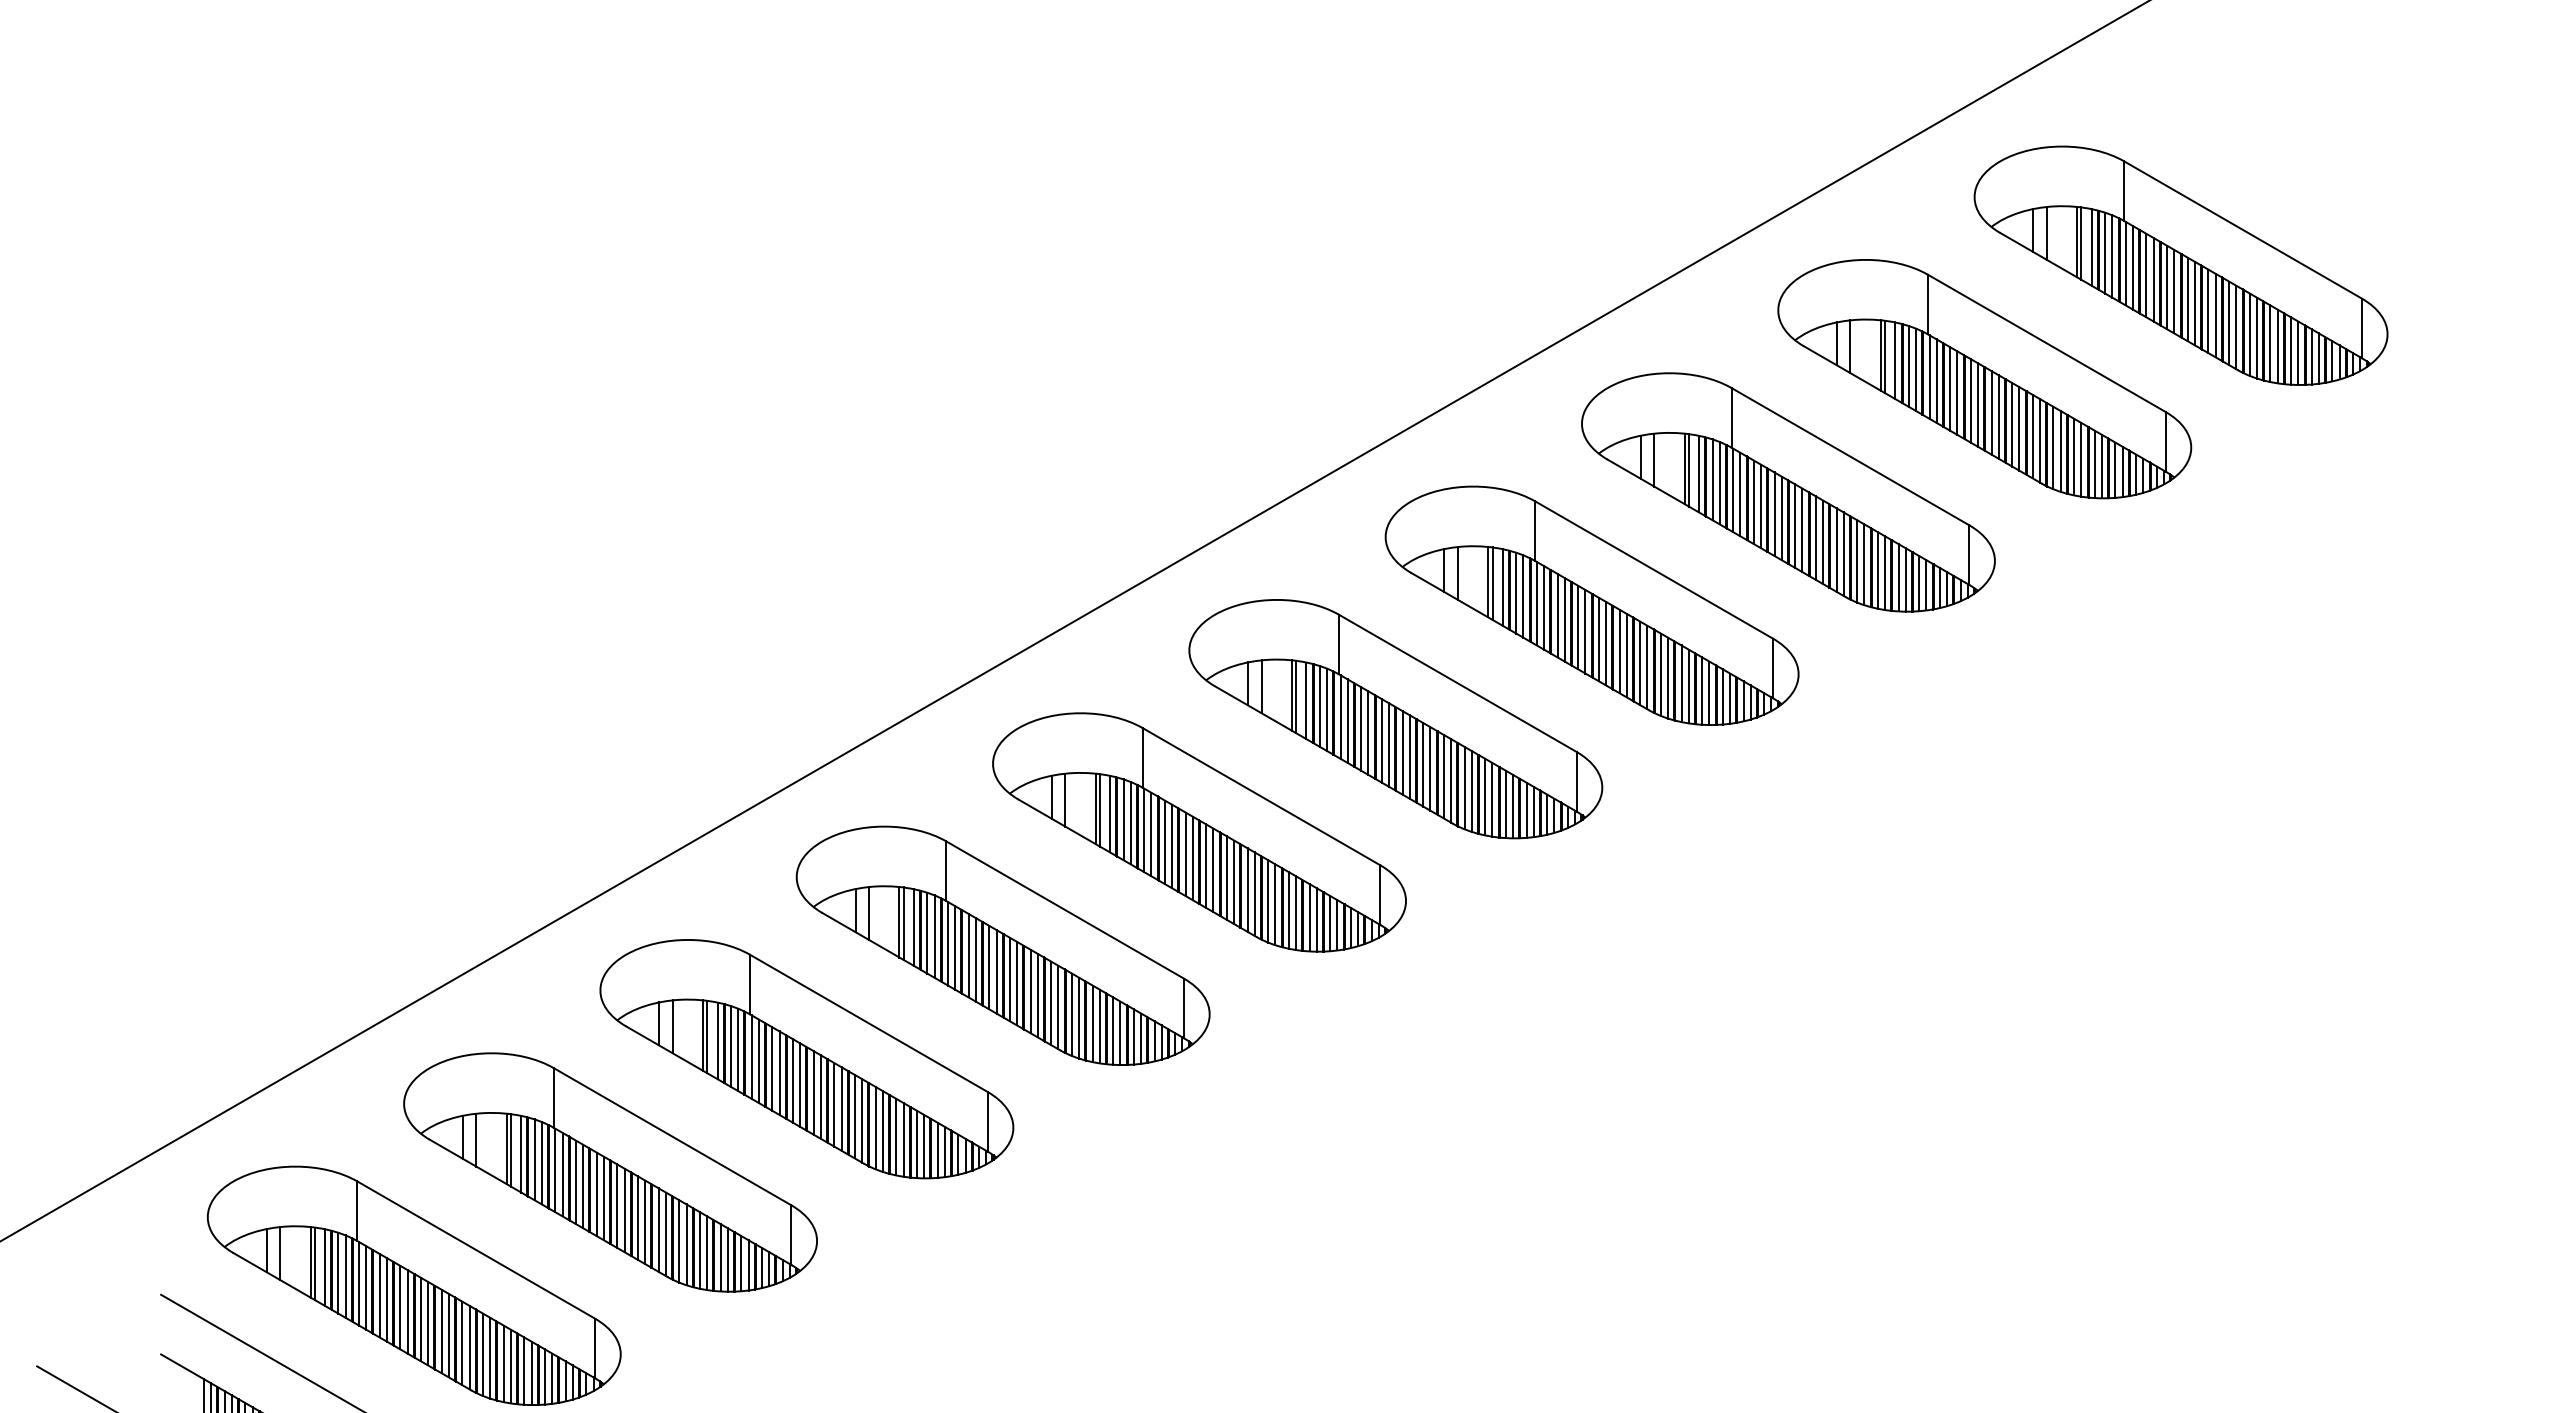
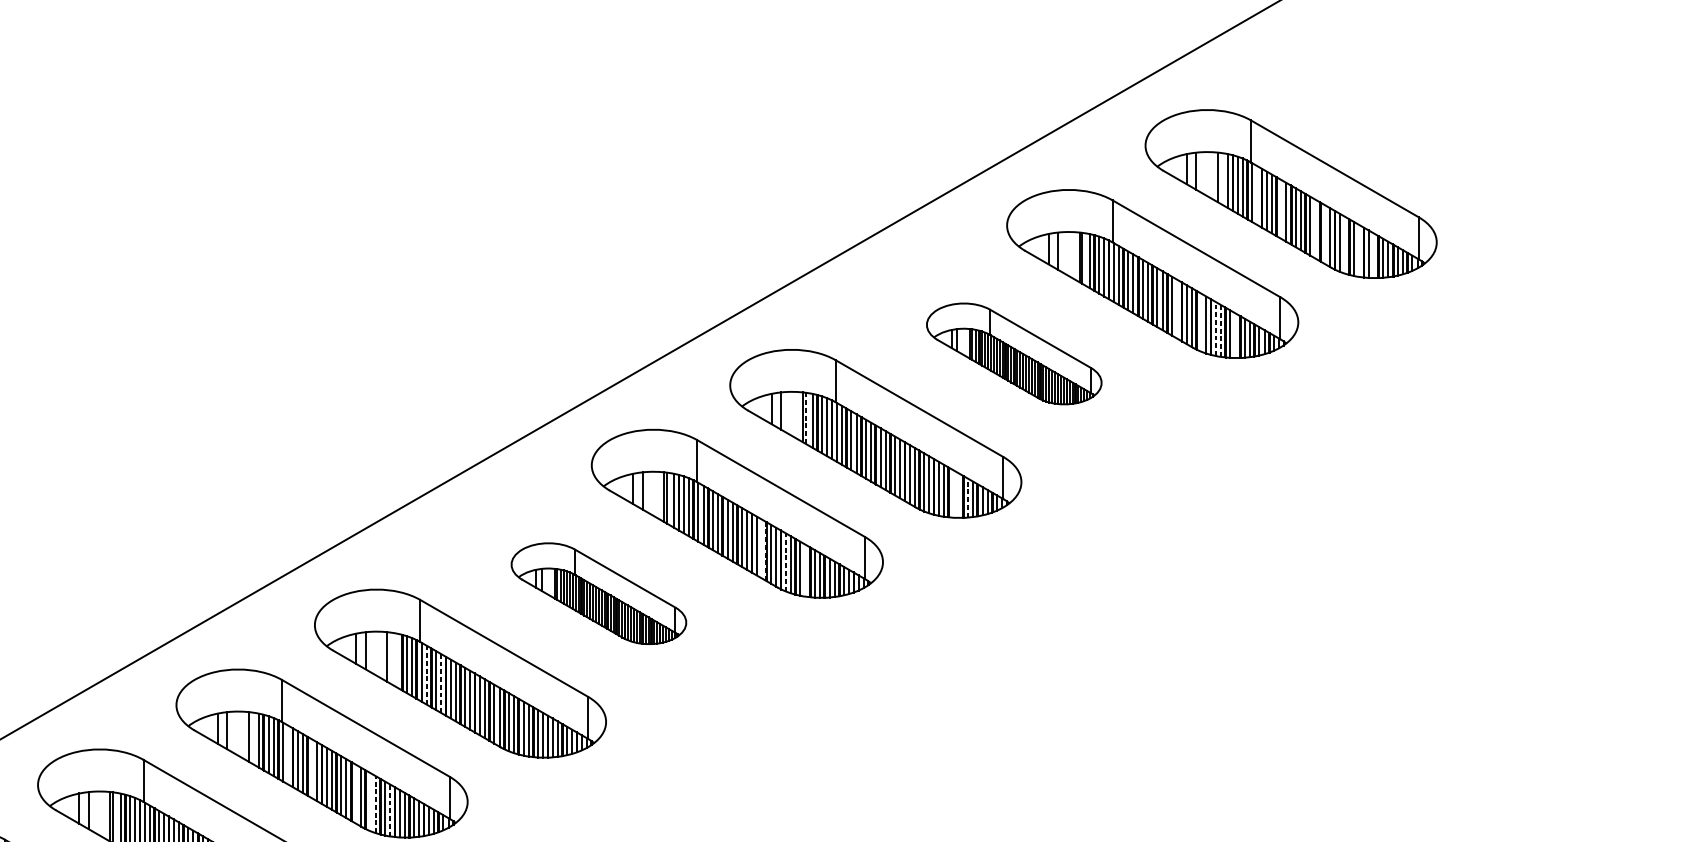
line: (2081, 243) -> (1220, 178), removed
line: (2133, 267) -> (1257, 195), removed
line: (2167, 287) -> (1281, 209), removed
line: (2215, 315) -> (1315, 229), removed
line: (2229, 323) -> (1325, 234), removed
line: (2257, 337) -> (1345, 244), removed
line: (2277, 346) -> (1359, 251), removed
line: (2298, 353) -> (1373, 255), removed
line: (2019, 428) -> (1177, 308), removed
line: (2053, 447) -> (1201, 322), removed
line: (2074, 456) -> (1215, 328), solid -> dashed
line: (2081, 459) -> (1220, 330), solid -> dashed
line: (2102, 466) -> (1235, 335), removed
part: (1788, 492) -> (1014, 353), size x0.6
line: (1492, 583) -> (805, 418), solid -> dashed
line: (1702, 690) -> (953, 493), removed
line: (1709, 693) -> (958, 495), removed
line: (1722, 696) -> (967, 497), solid -> dashed
line: (1430, 768) -> (761, 548), removed
line: (1436, 772) -> (766, 551), solid -> dashed
line: (1464, 787) -> (785, 561), solid -> dashed
line: (1492, 799) -> (805, 570), removed
part: (1199, 832) -> (598, 593), size x0.6
line: (903, 923) -> (390, 657), removed
line: (913, 927) -> (397, 660), removed
line: (955, 947) -> (426, 674), solid -> dashed
line: (975, 959) -> (440, 683), solid -> dashed
line: (707, 1036) -> (251, 737), removed
line: (758, 1061) -> (287, 755), removed
line: (792, 1080) -> (311, 768), removed
line: (854, 1116) -> (355, 794), removed
line: (875, 1127) -> (370, 801), removed
line: (882, 1131) -> (375, 804), solid -> dashed
line: (903, 1139) -> (390, 810), solid -> dashed

